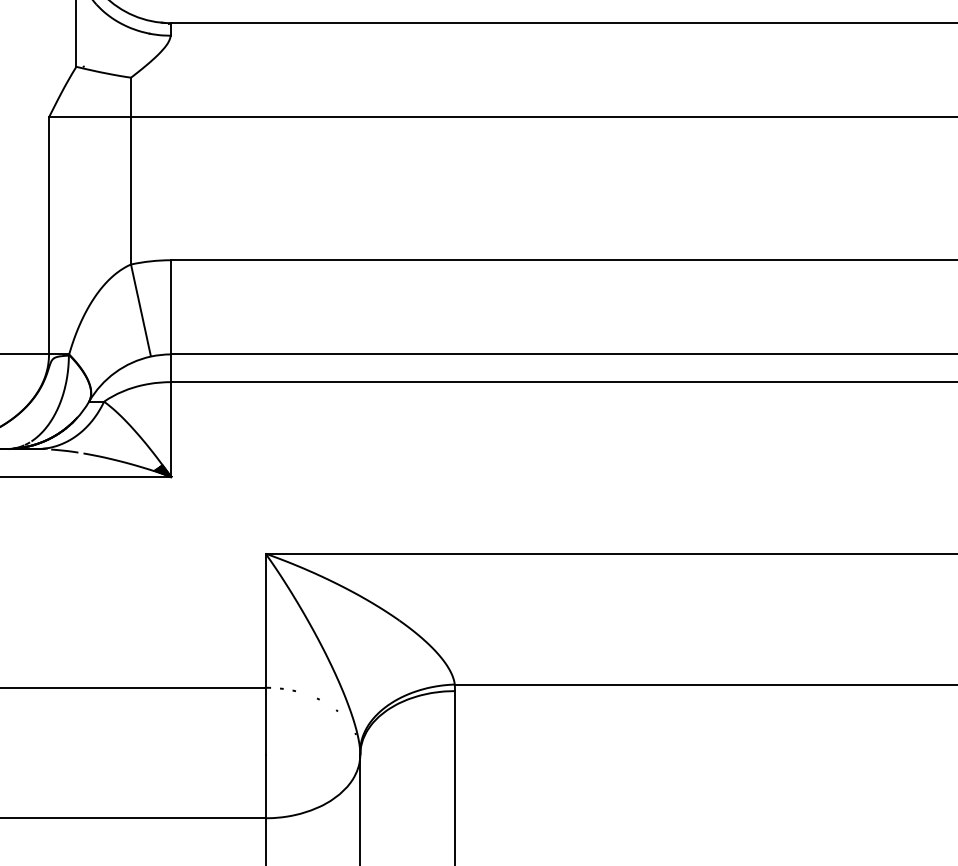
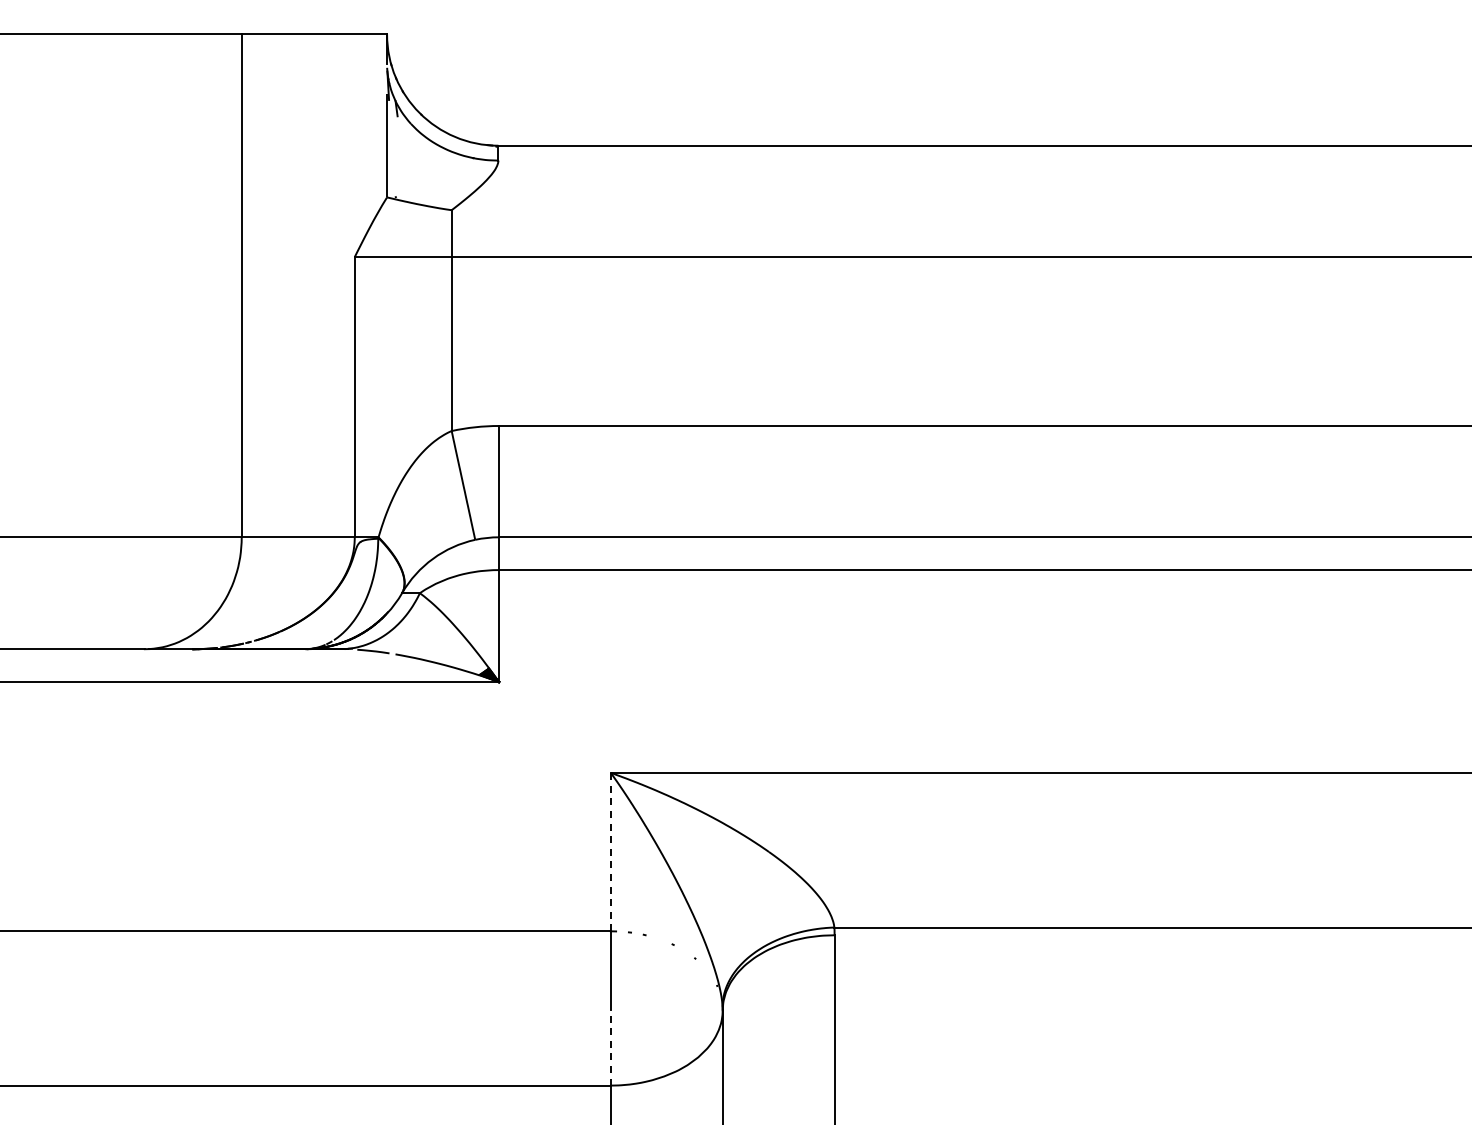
line: (265, 620) -> (610, 851), solid -> dashed
line: (265, 786) -> (610, 1048), solid -> dashed

